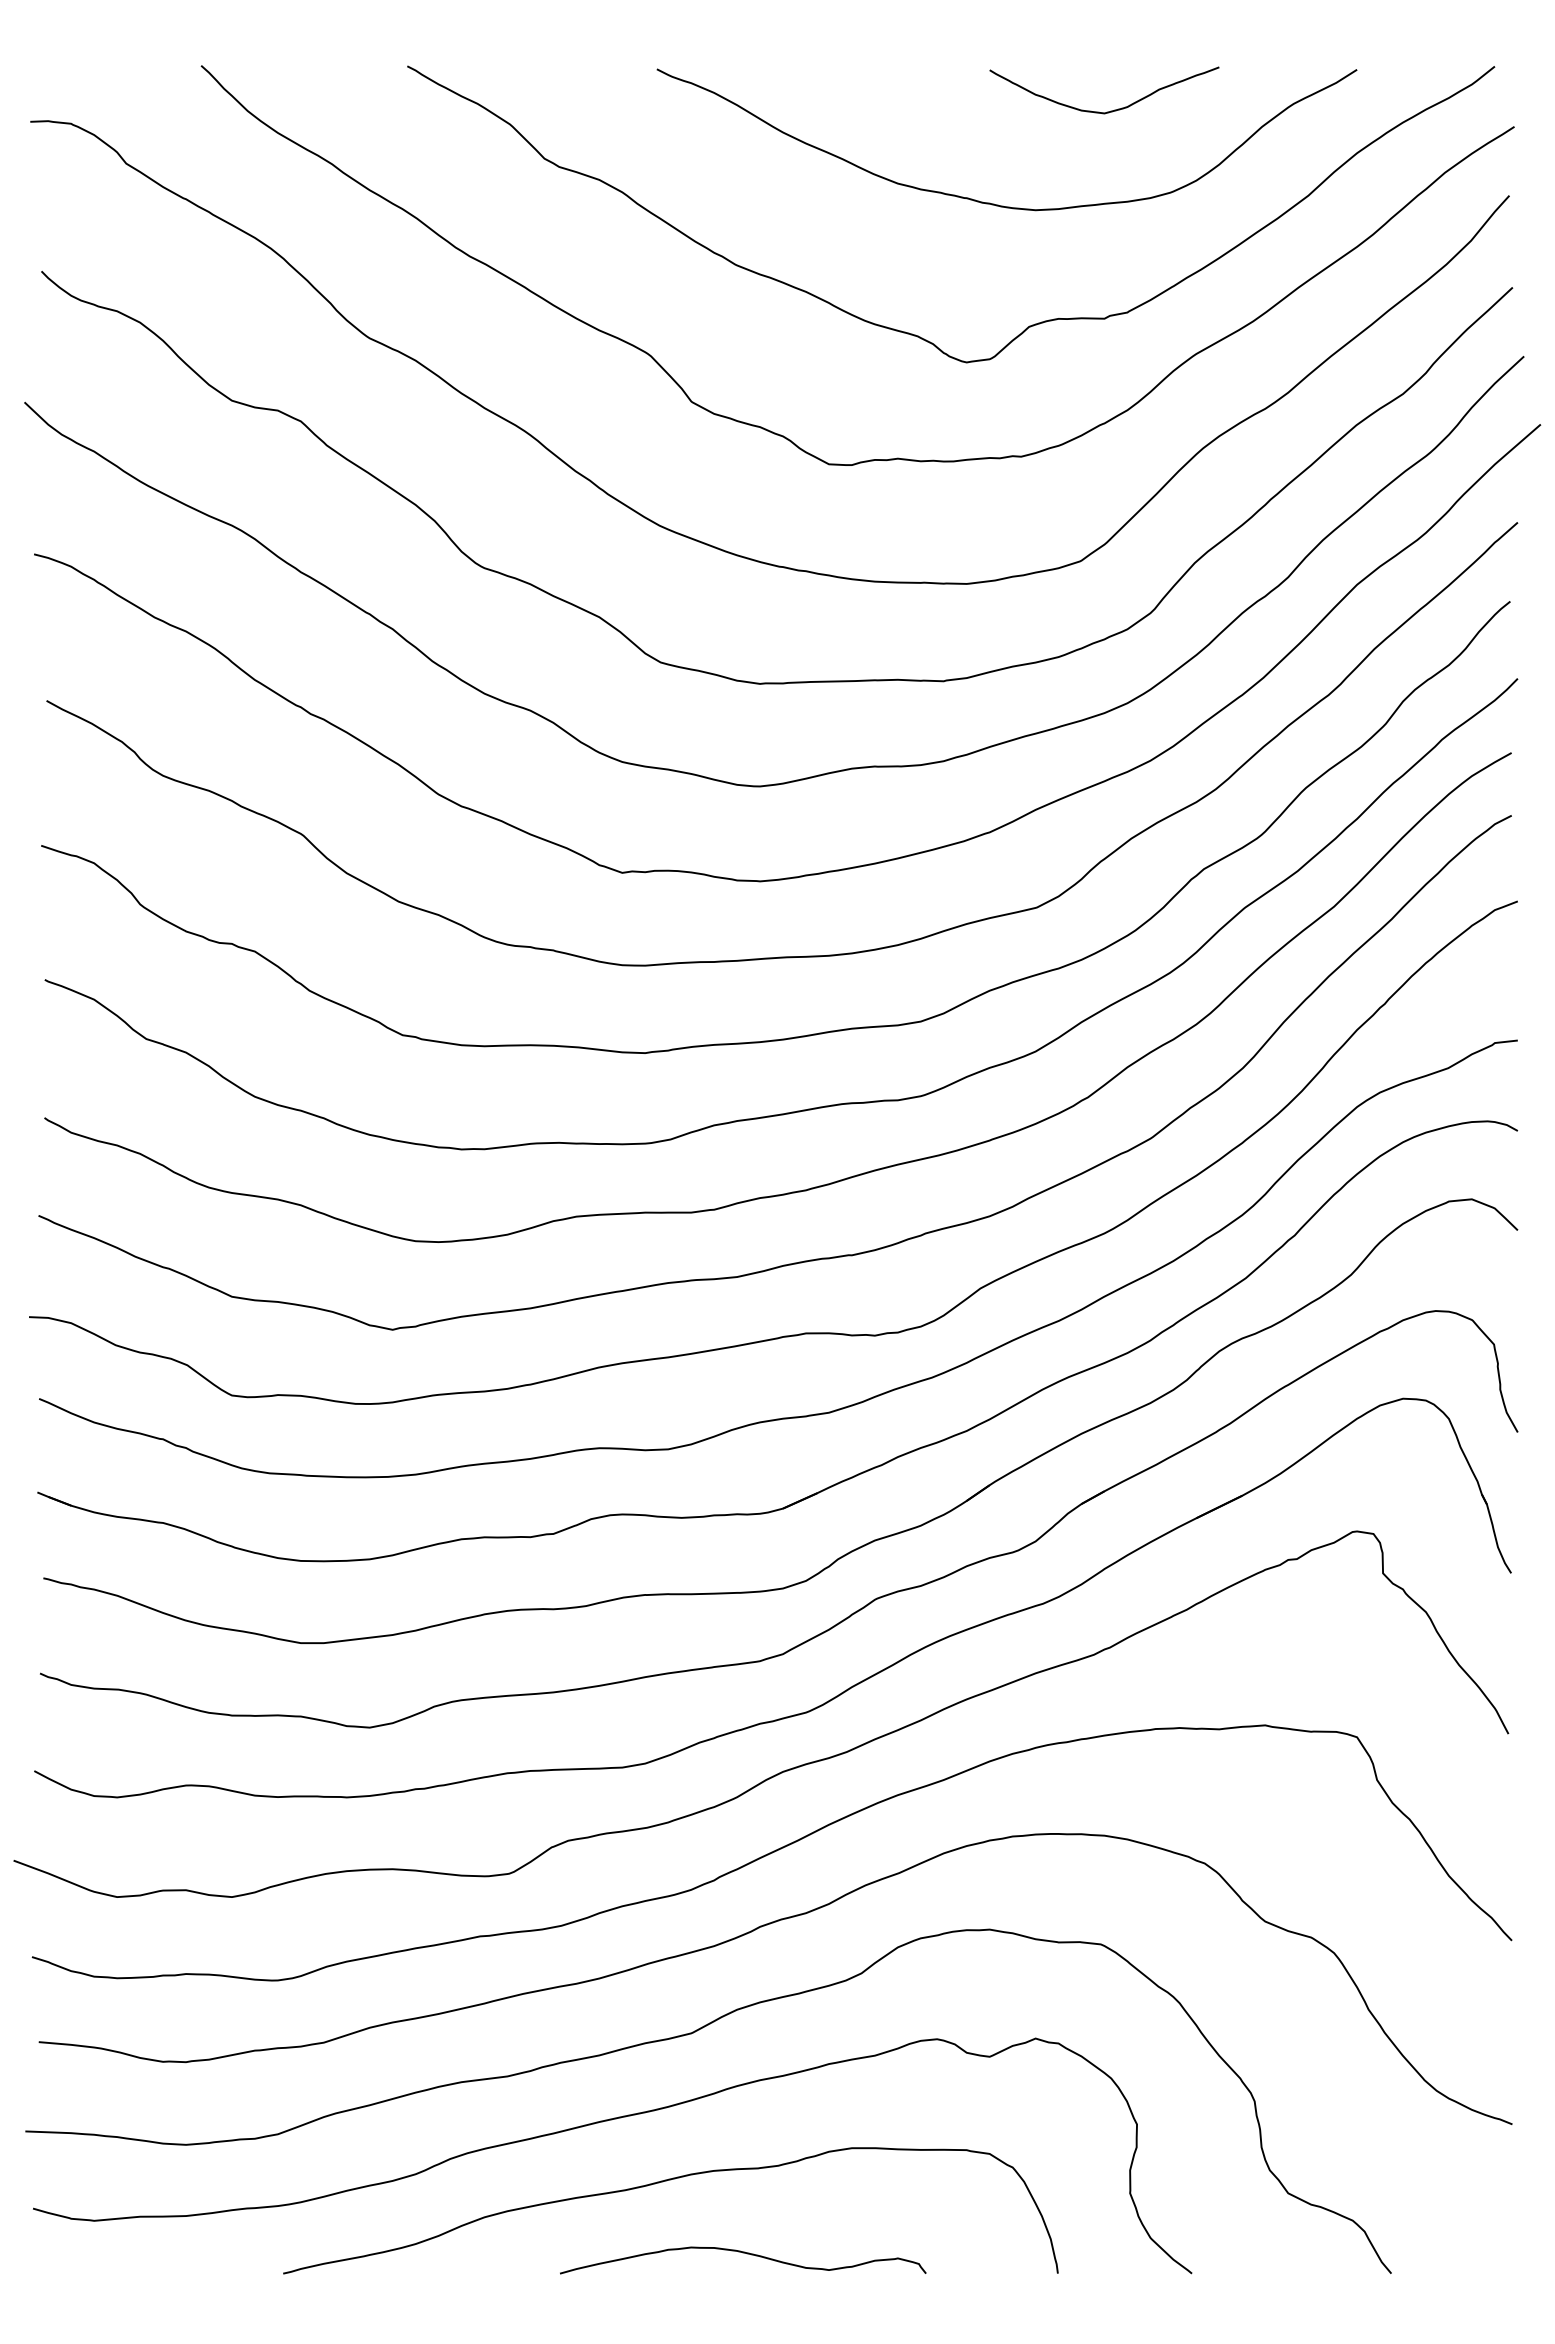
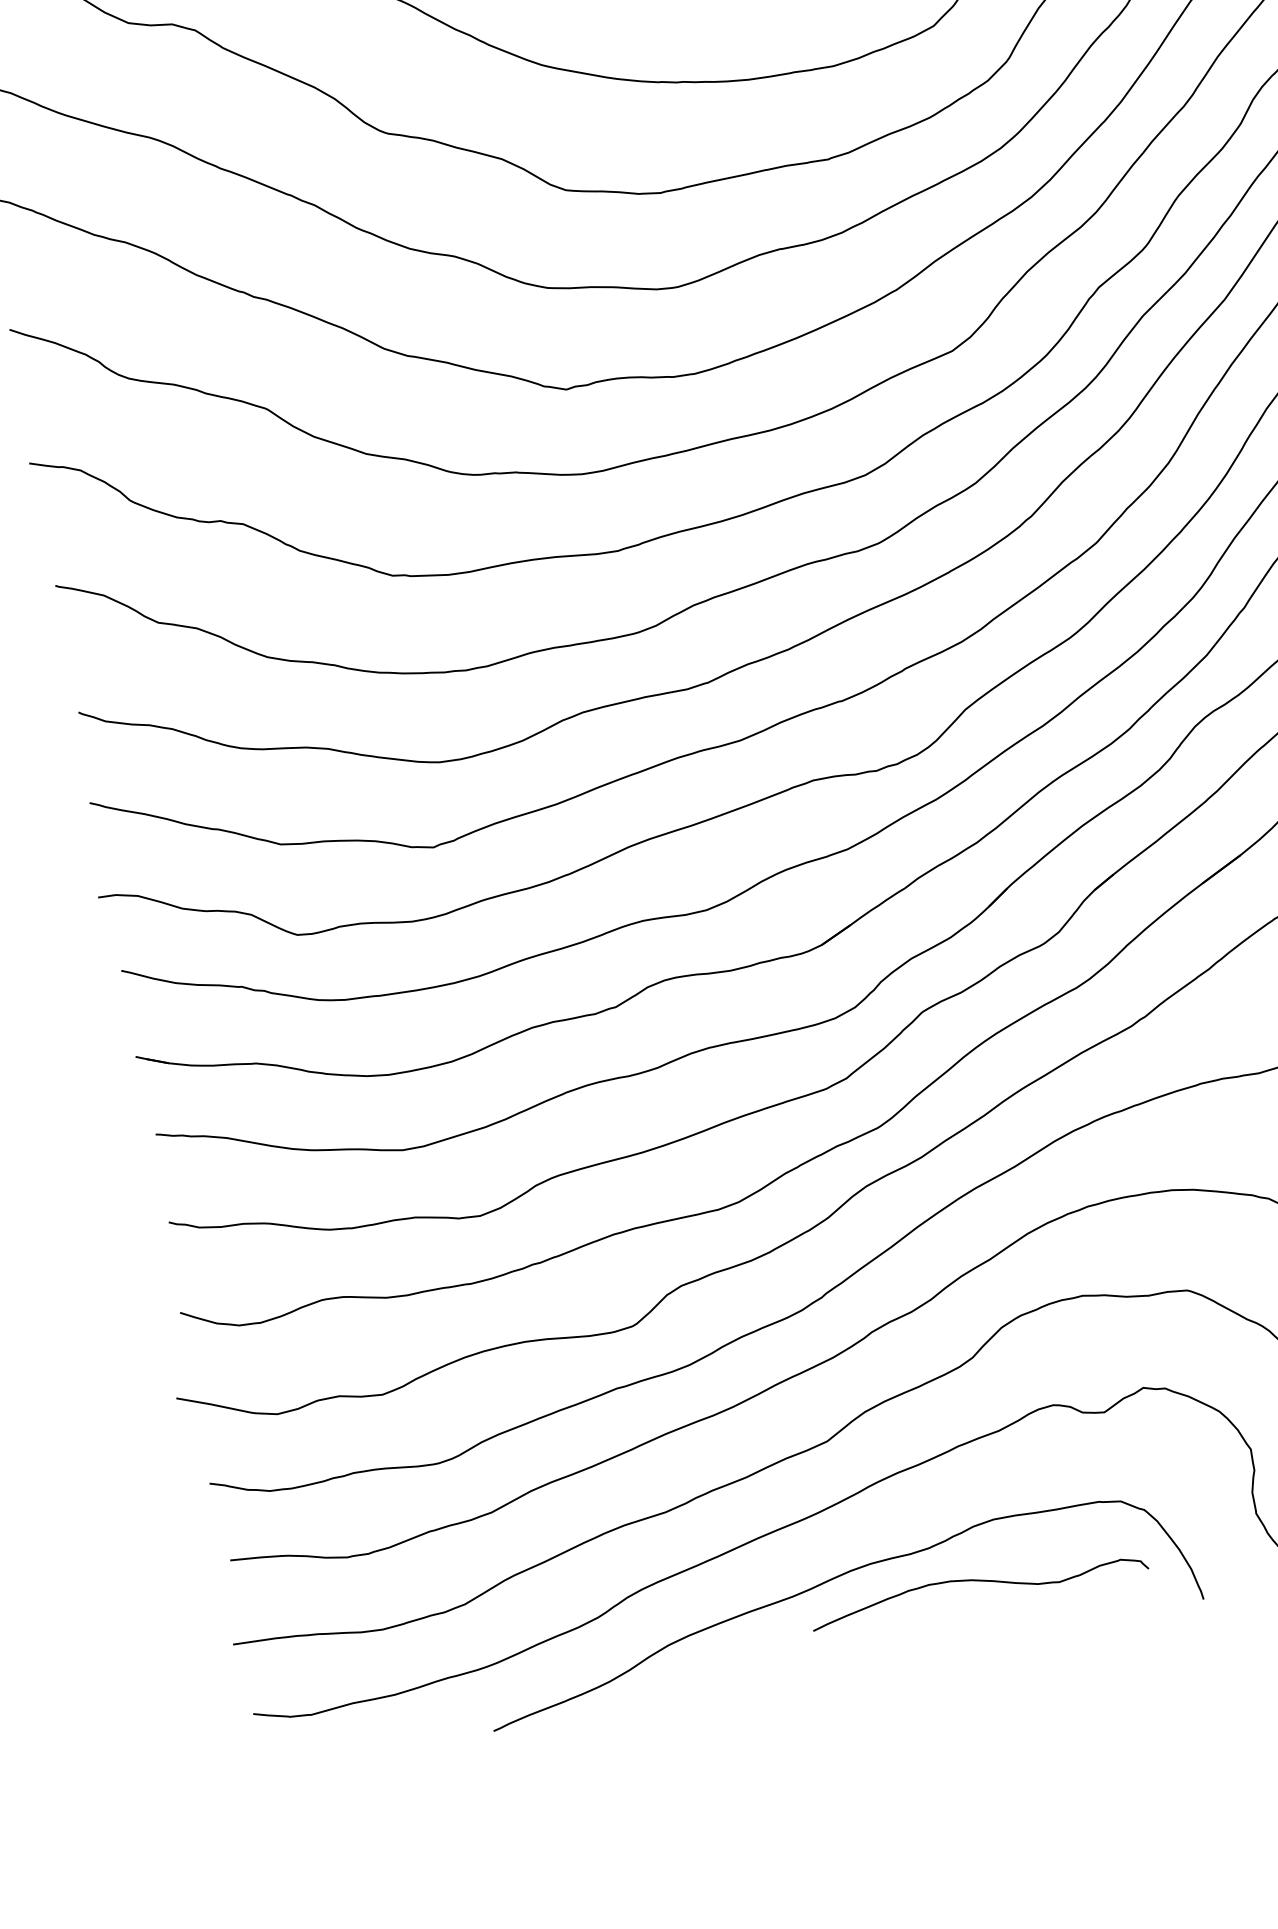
curve: (743, 2253) -> (978, 1581), moved

